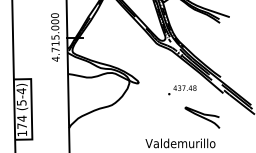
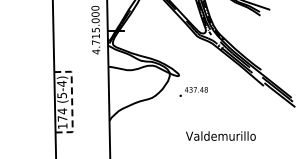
text: (182, 89) -> (193, 91), moved
line: (32, 108) -> (72, 101), solid -> dashed
curve: (202, 117) -> (242, 110), removed

